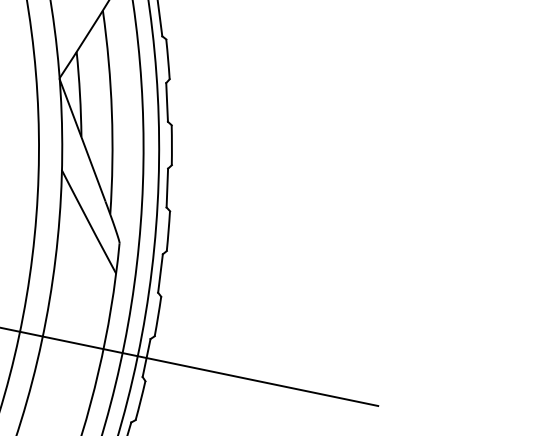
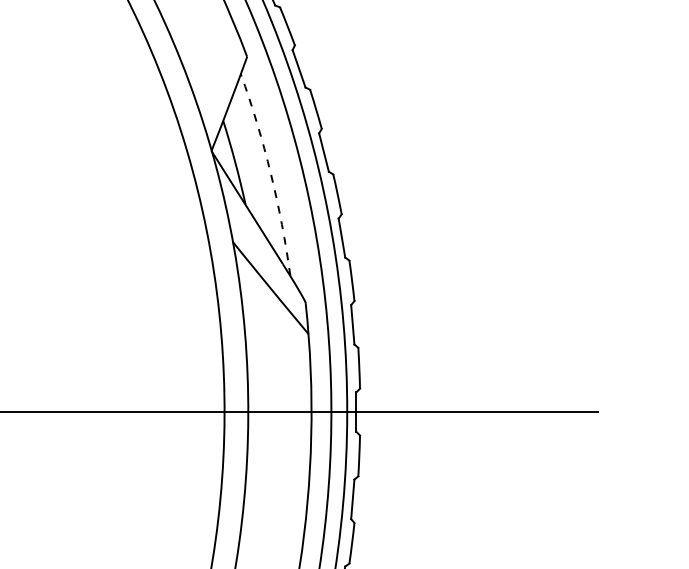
arc: (111, 111) -> (270, 173), solid -> dashed

